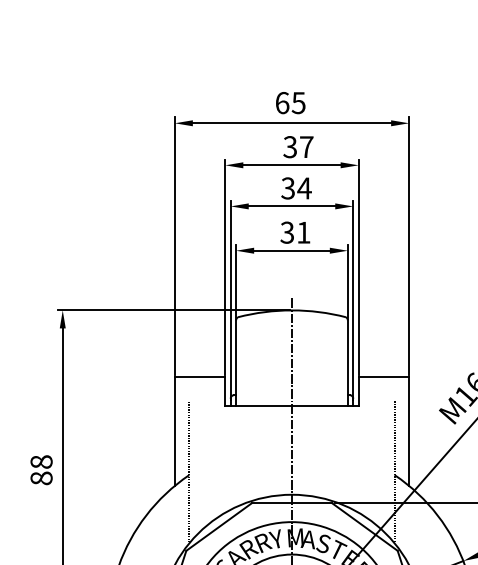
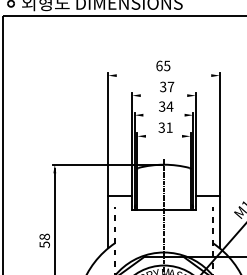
line: (290, 123) -> (163, 75), removed
line: (290, 165) -> (163, 95), removed
line: (290, 207) -> (163, 115), removed
line: (290, 251) -> (163, 136), removed
text: (41, 477) -> (44, 244), 88 -> 58

